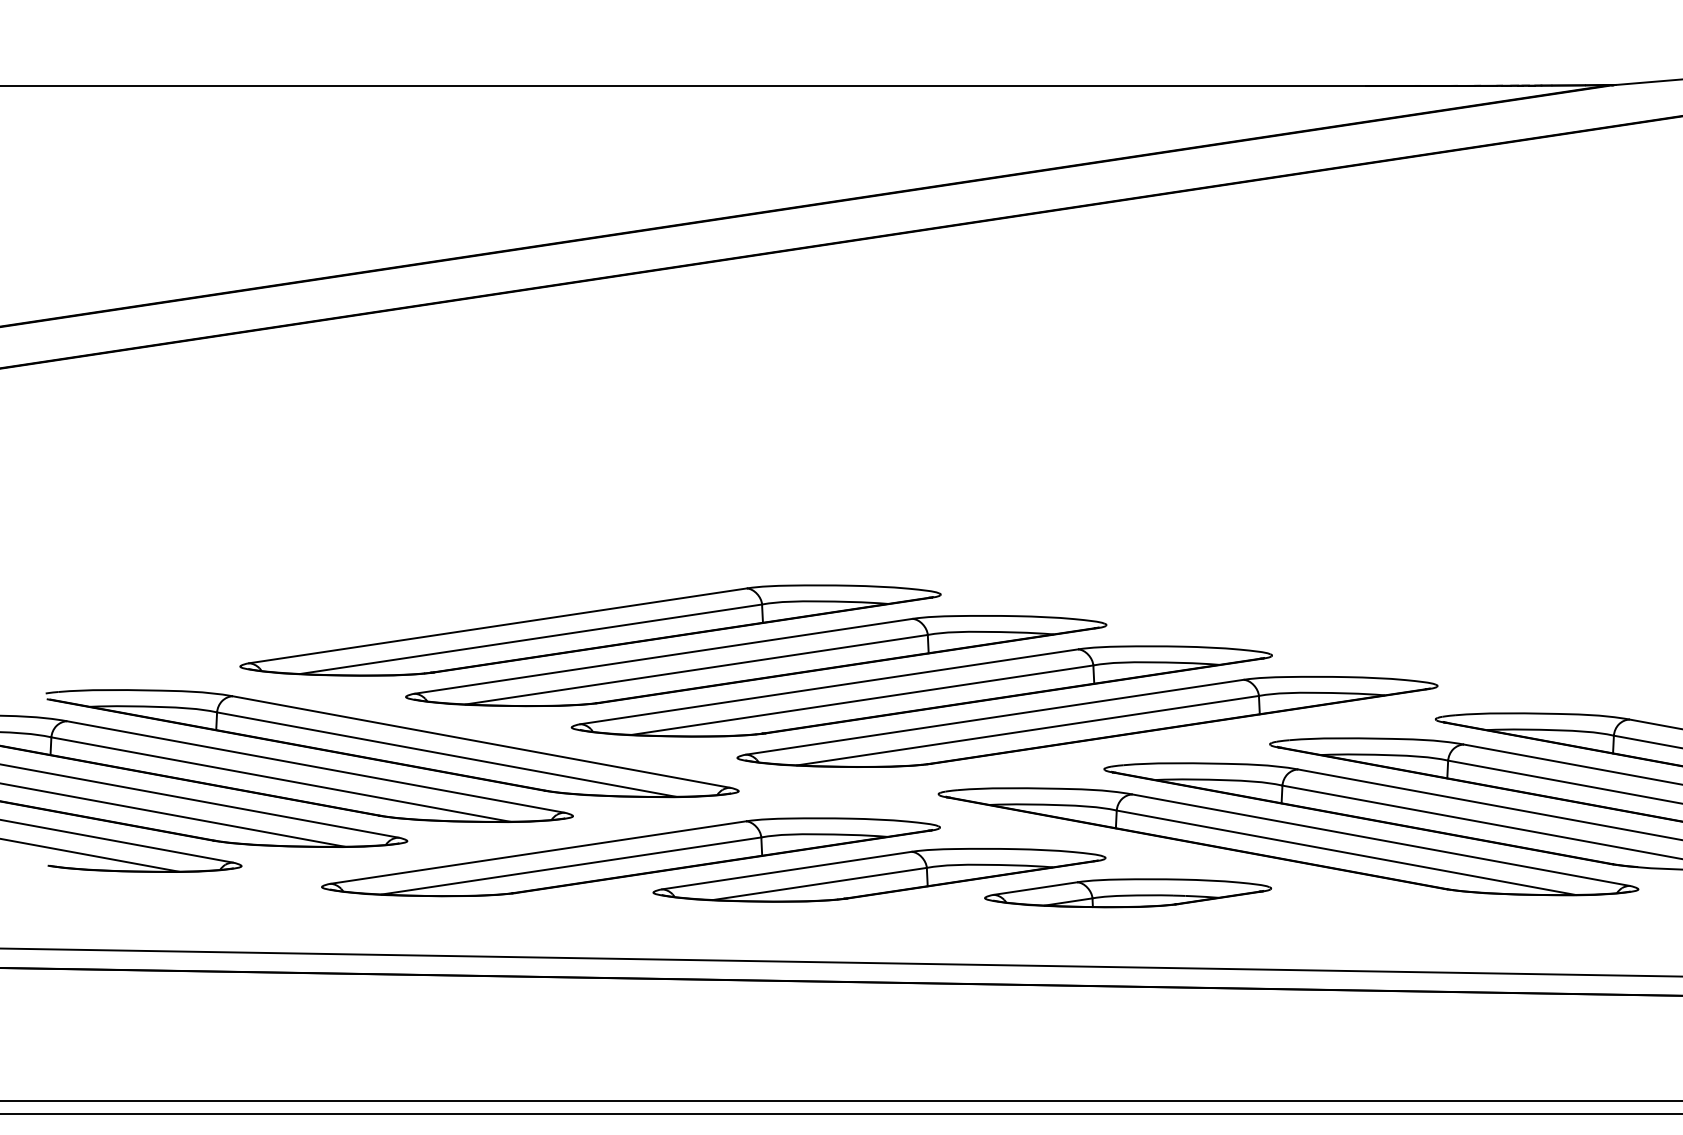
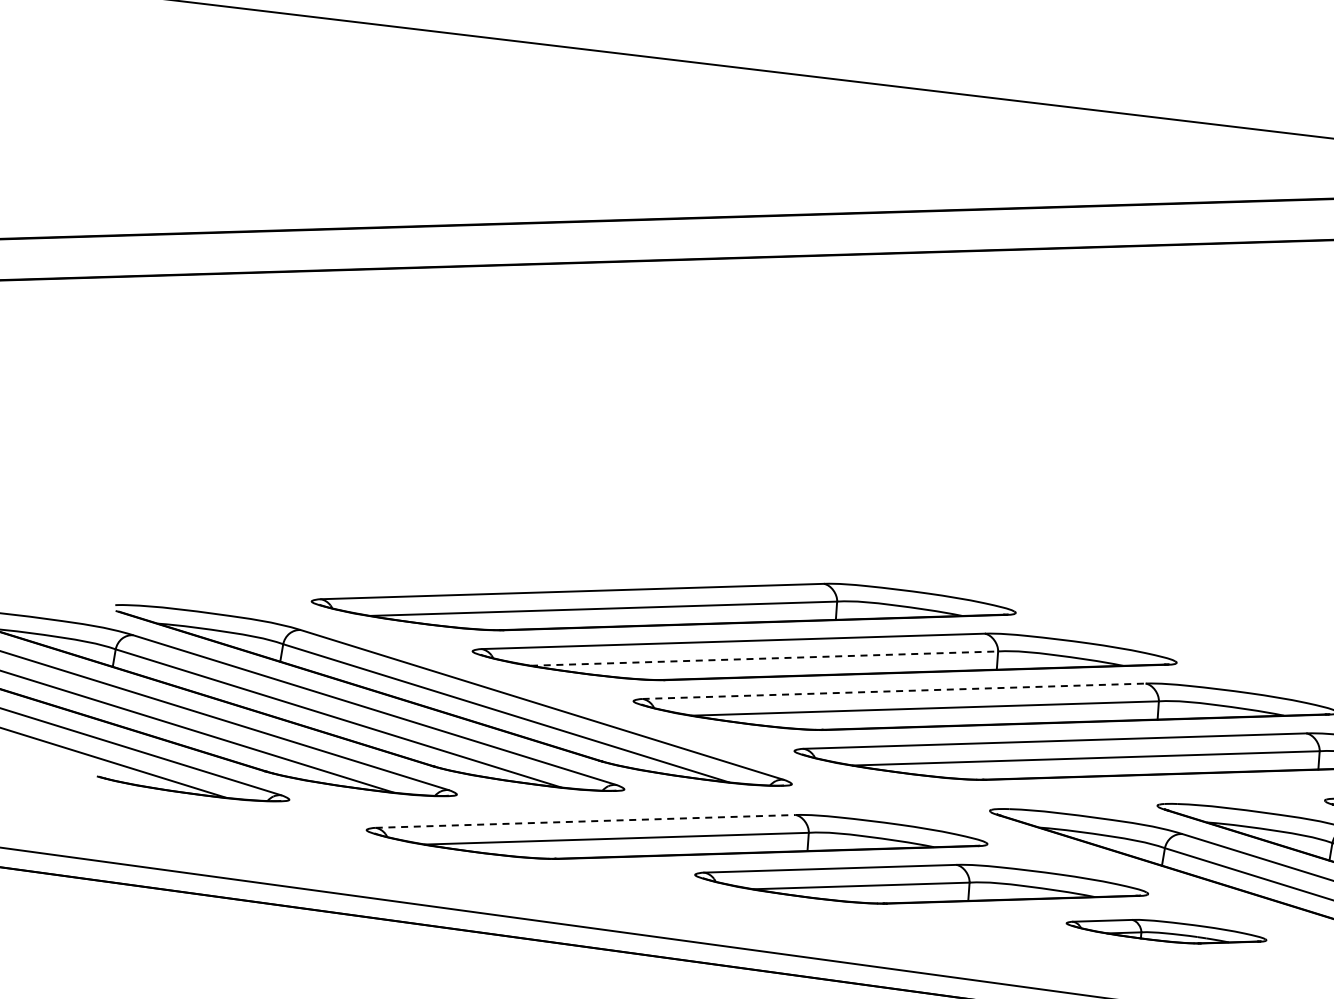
line: (696, 669) -> (764, 658), solid -> dashed
line: (829, 686) -> (894, 691), solid -> dashed
line: (538, 852) -> (585, 821), solid -> dashed
part: (1128, 893) -> (1166, 931), size x0.7

